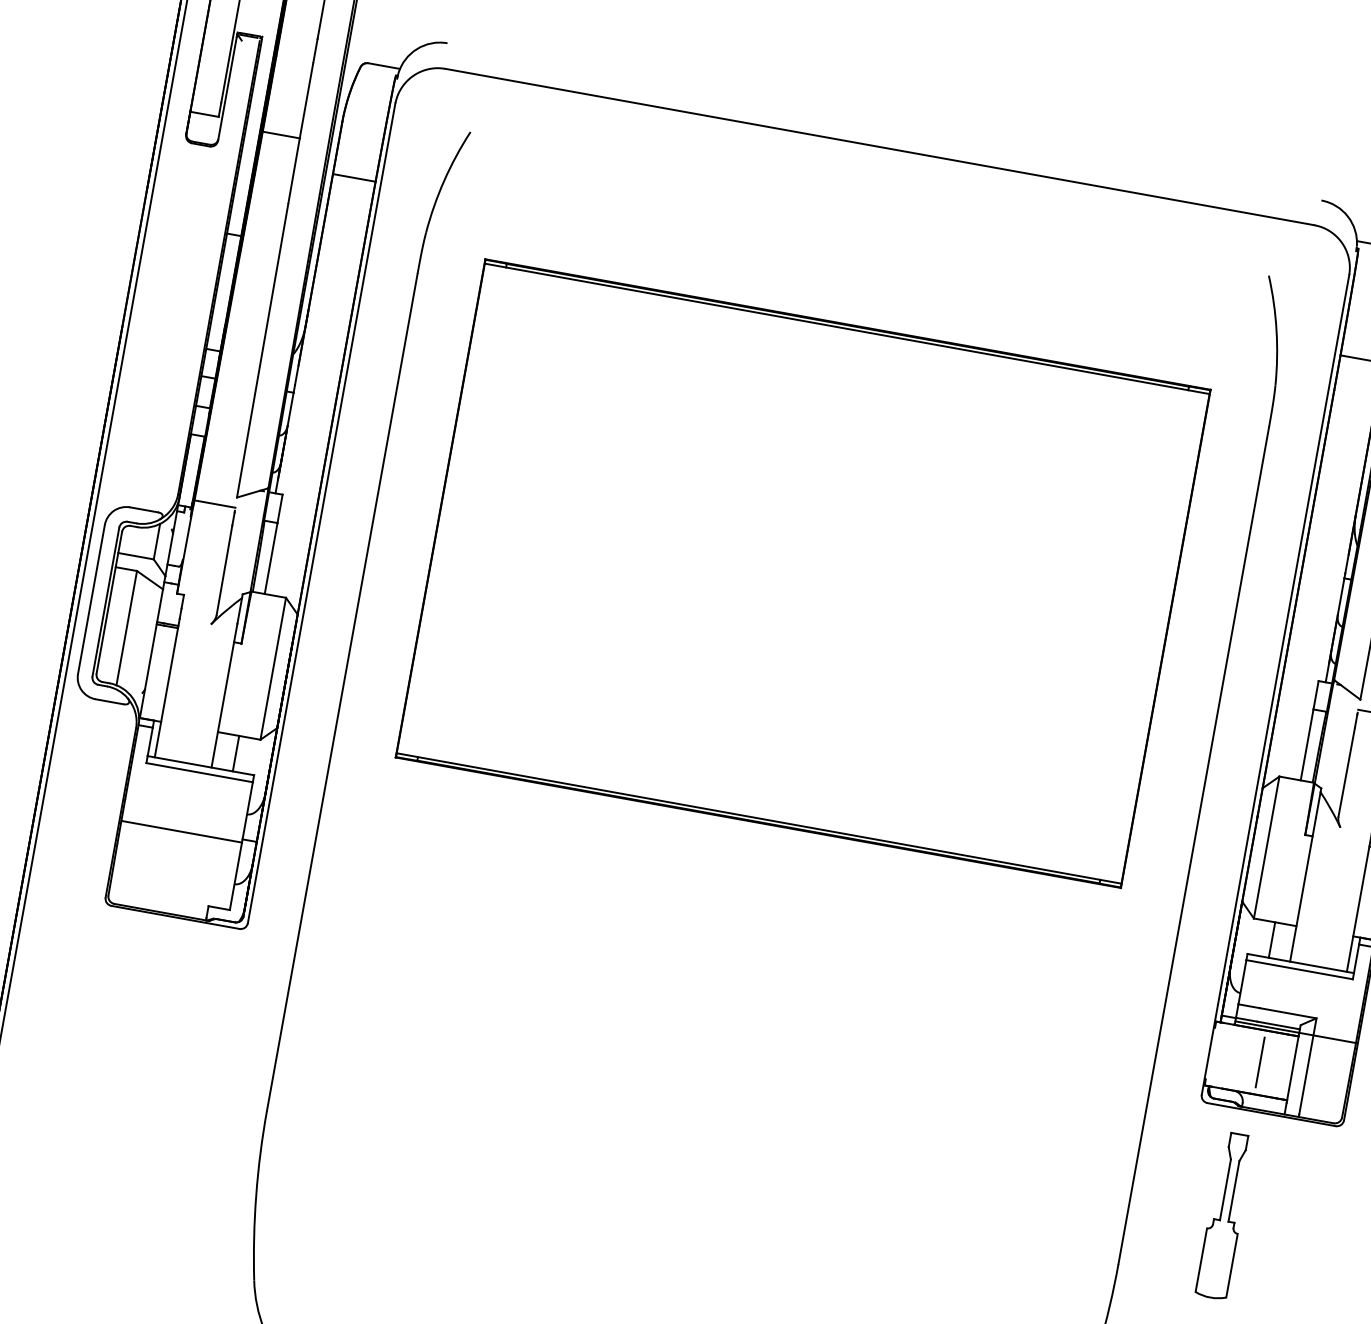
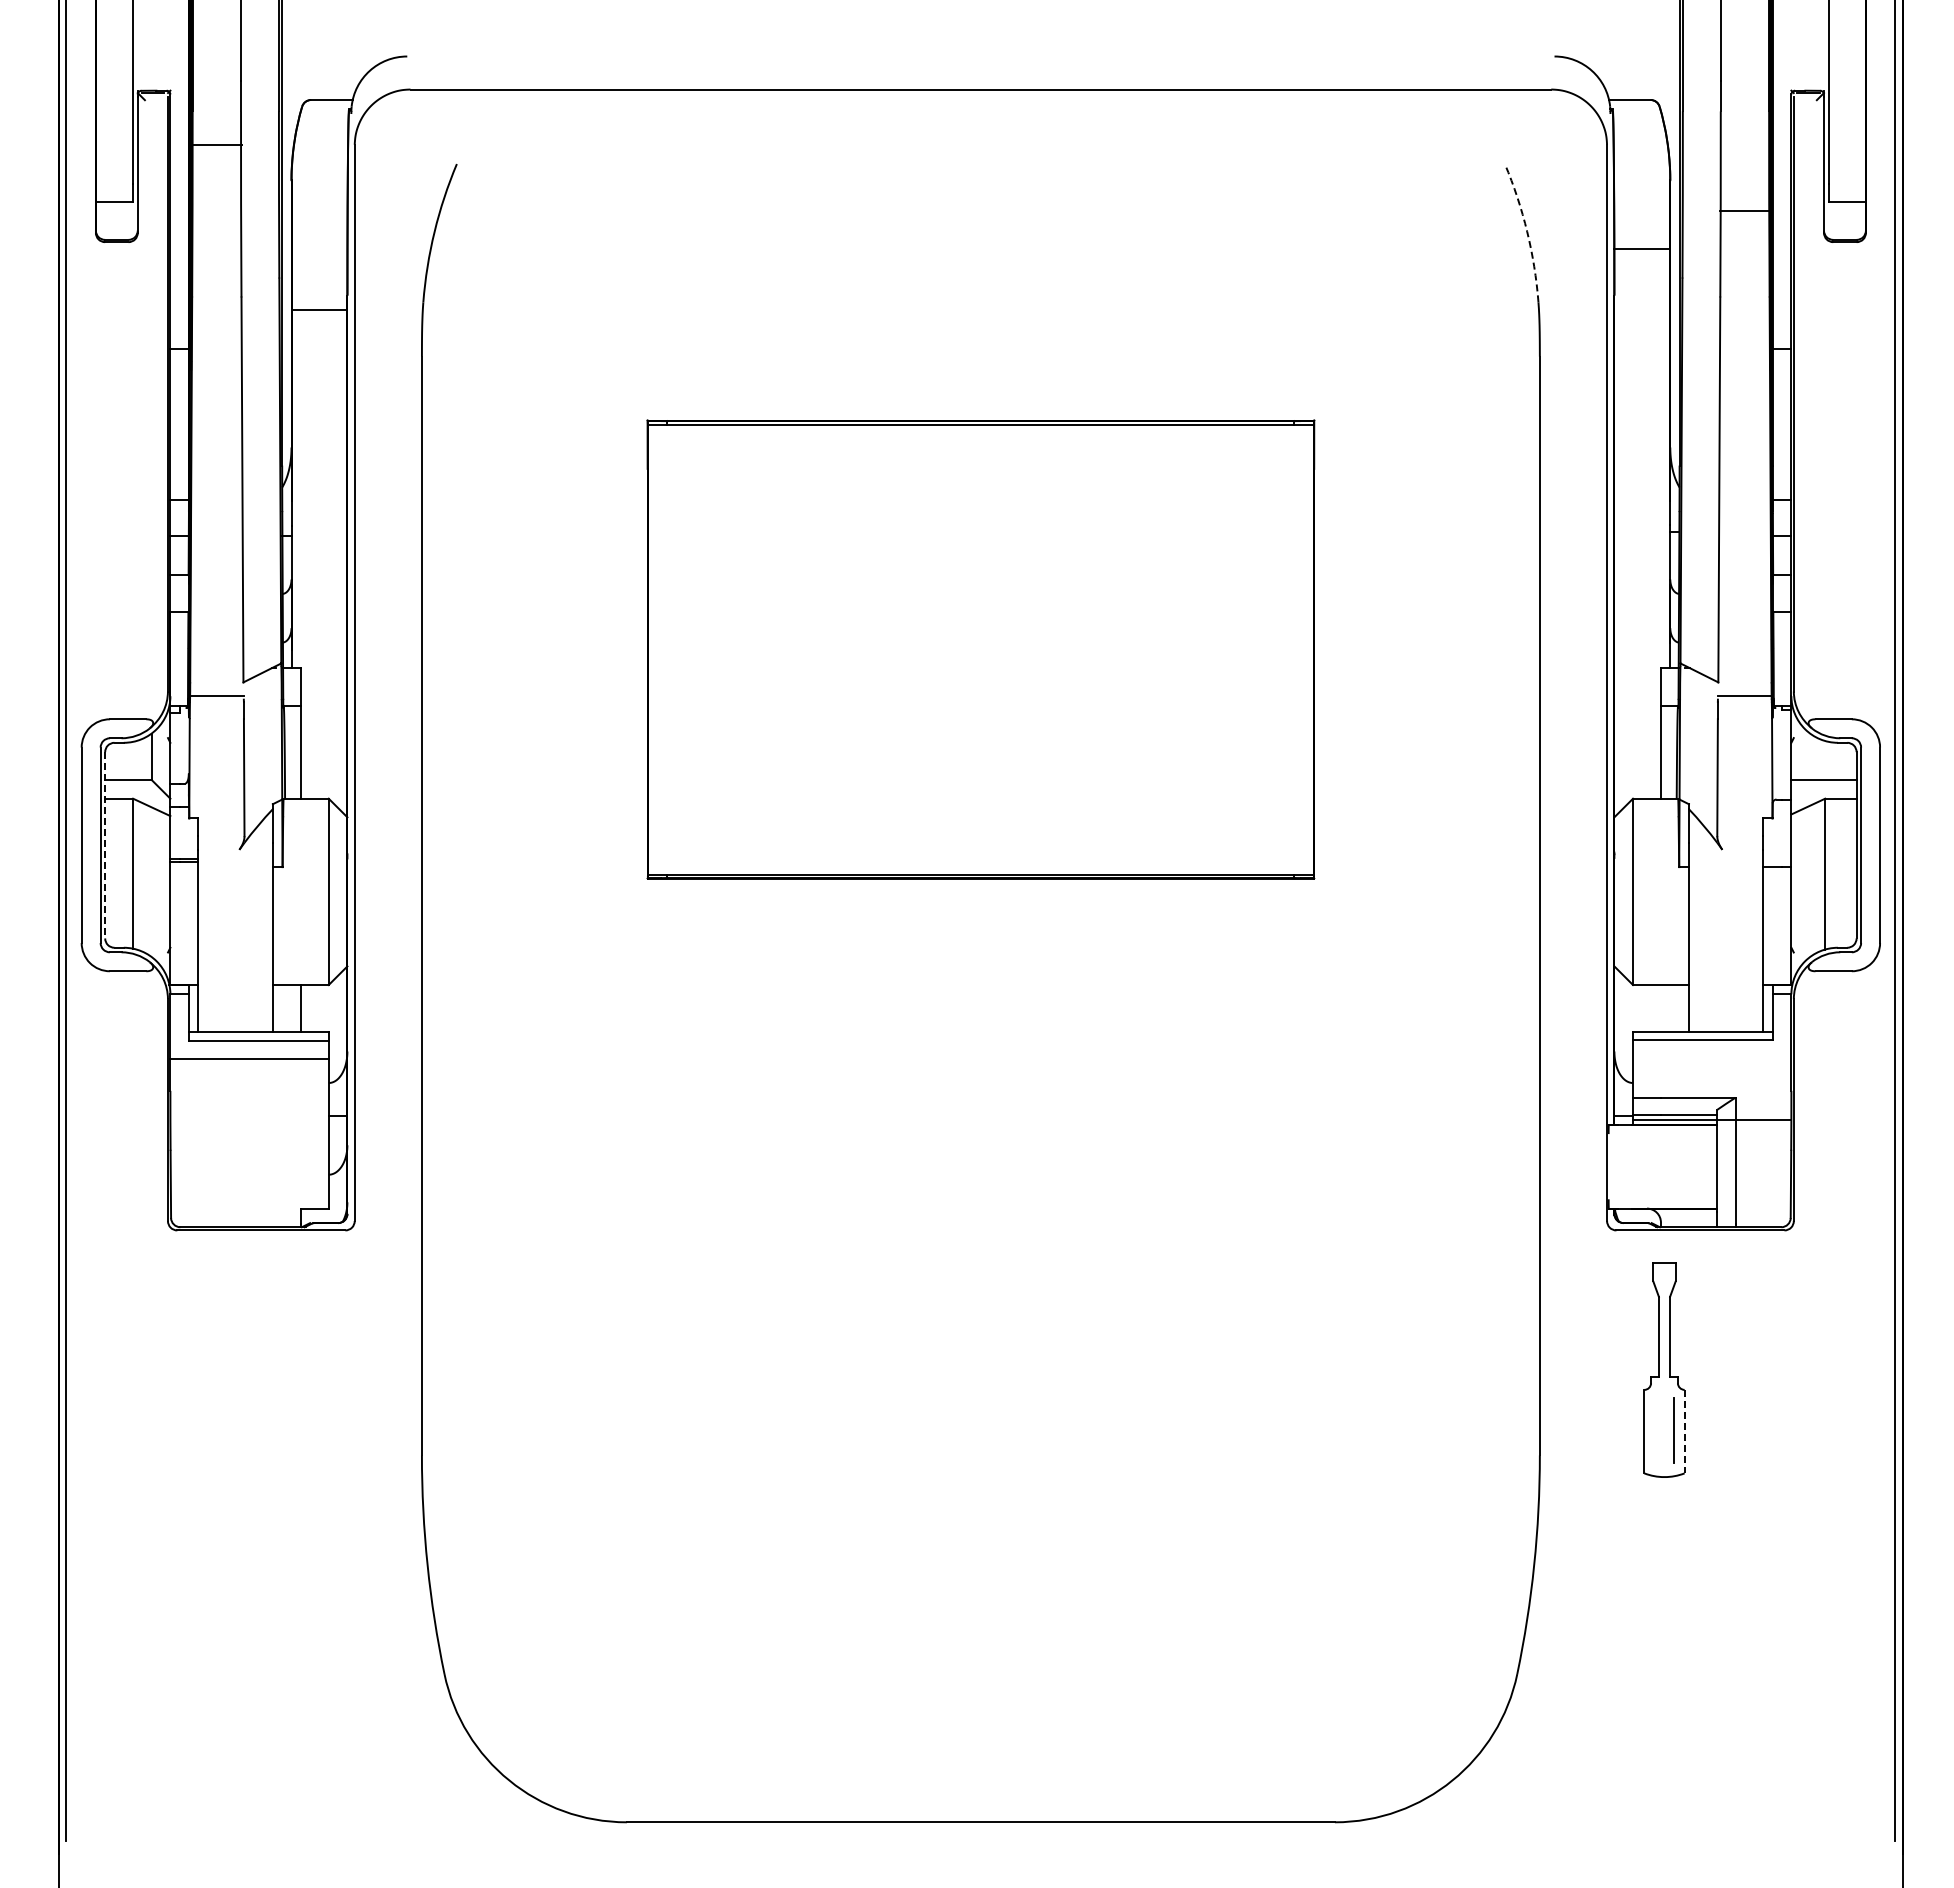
line: (281, 135) -> (216, 145), moved
line: (354, 178) -> (319, 310), moved
arc: (1276, 330) -> (1527, 231), solid -> dashed
part: (802, 573) -> (980, 649), size x0.7
line: (109, 602) -> (105, 845), solid -> dashed
line: (181, 832) -> (249, 1059), moved
line: (1271, 940) -> (1660, 1008), removed
line: (1259, 1062) -> (1673, 1430), moved
line: (1231, 1265) -> (1684, 1431), solid -> dashed

